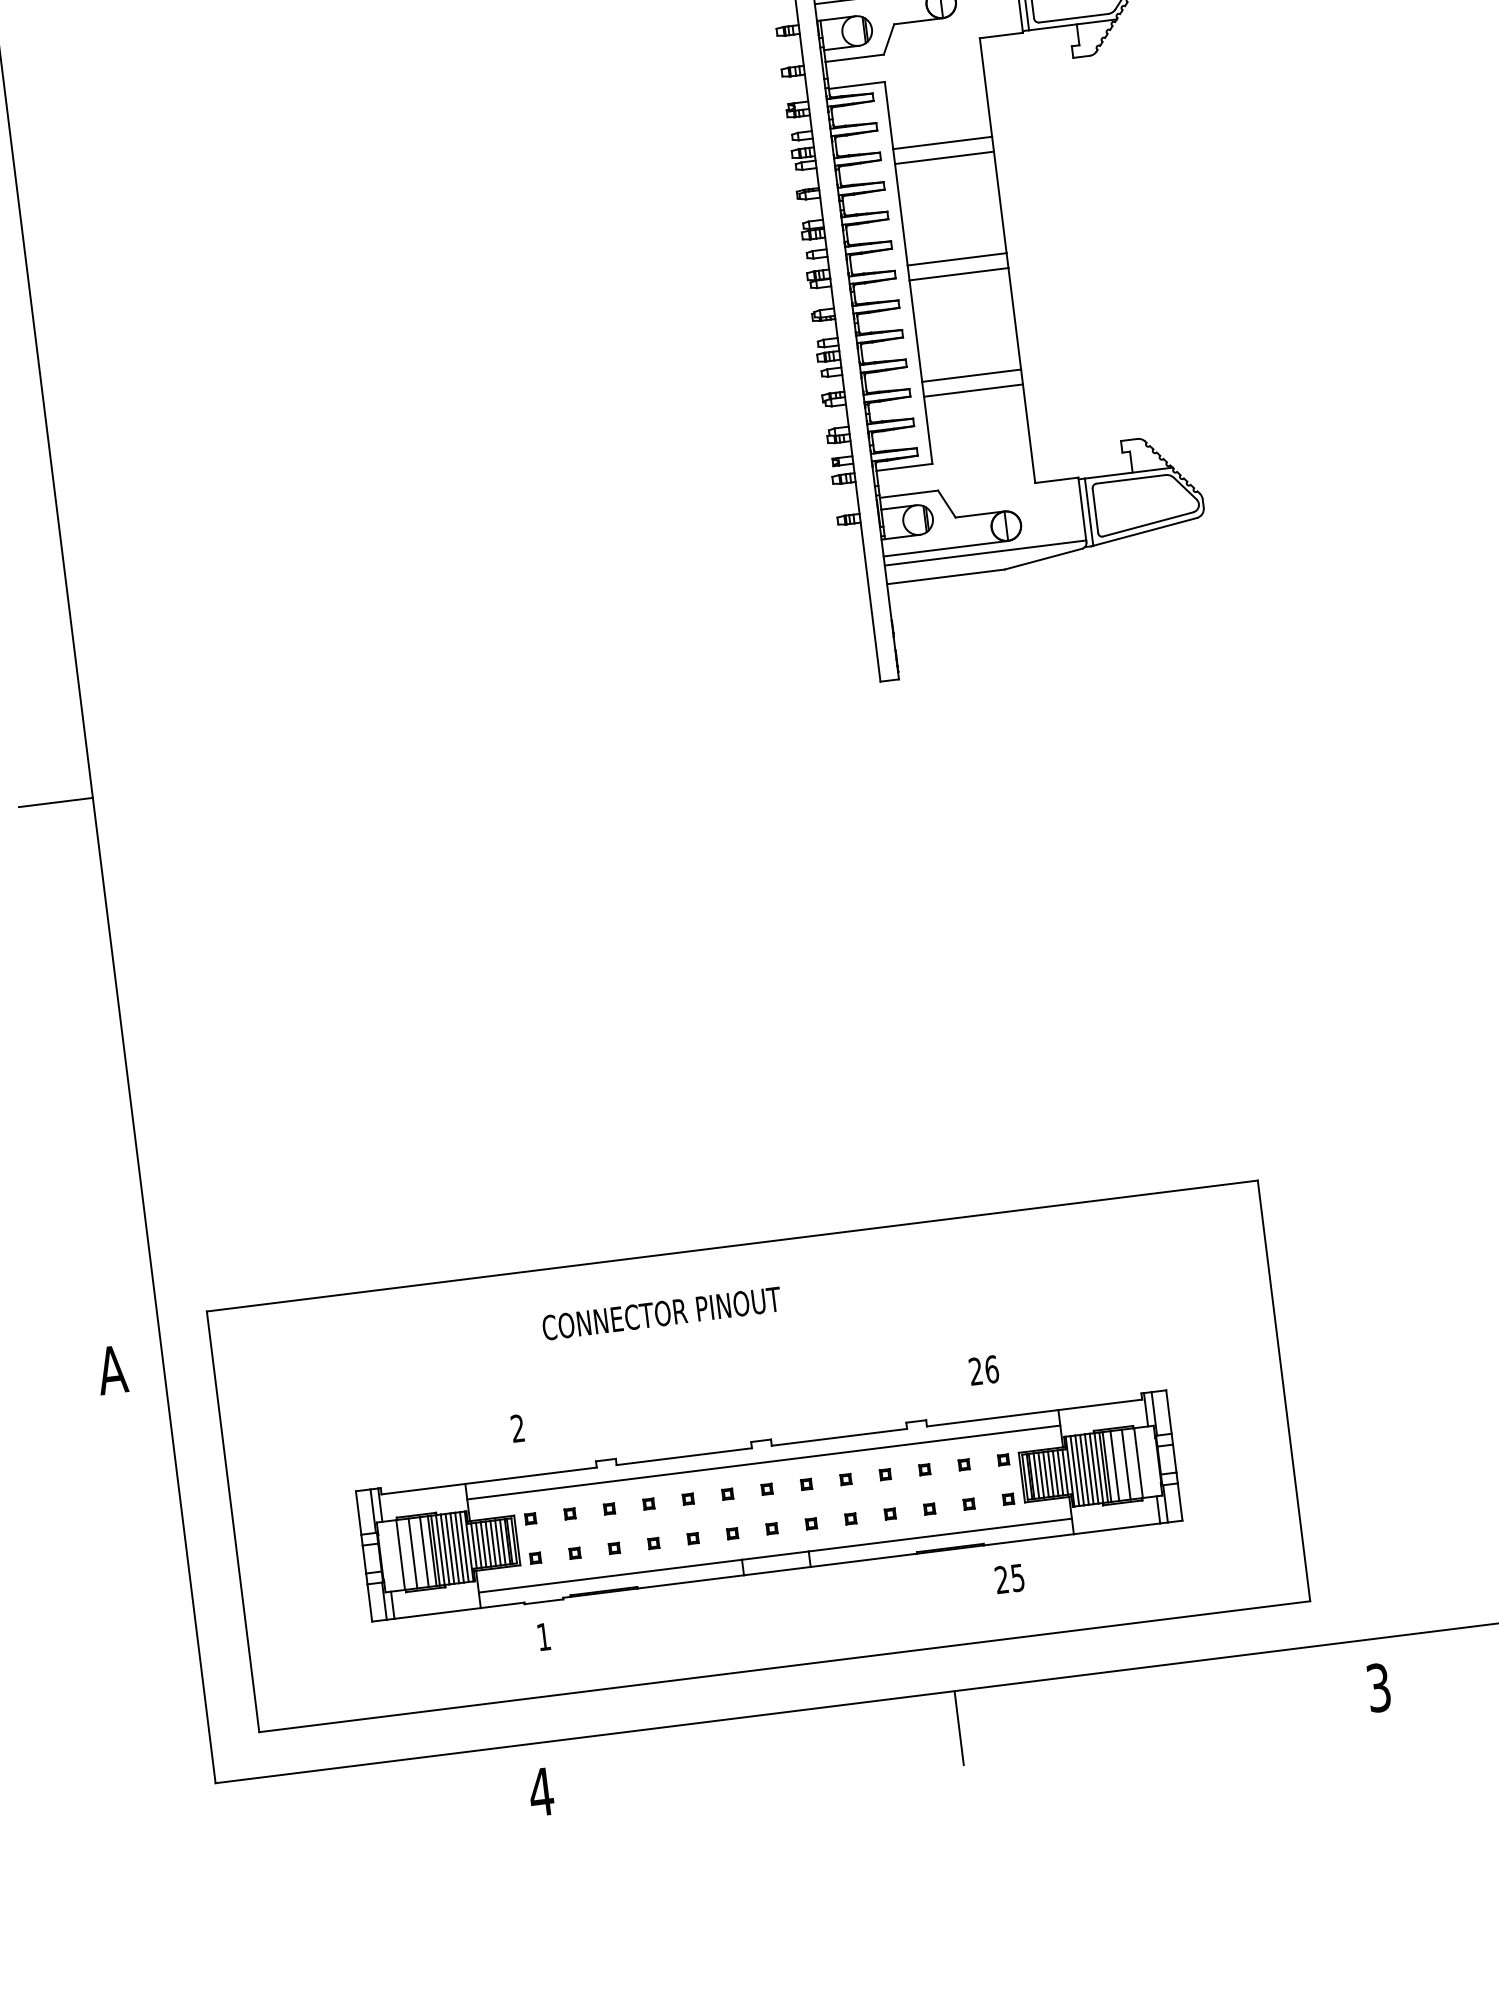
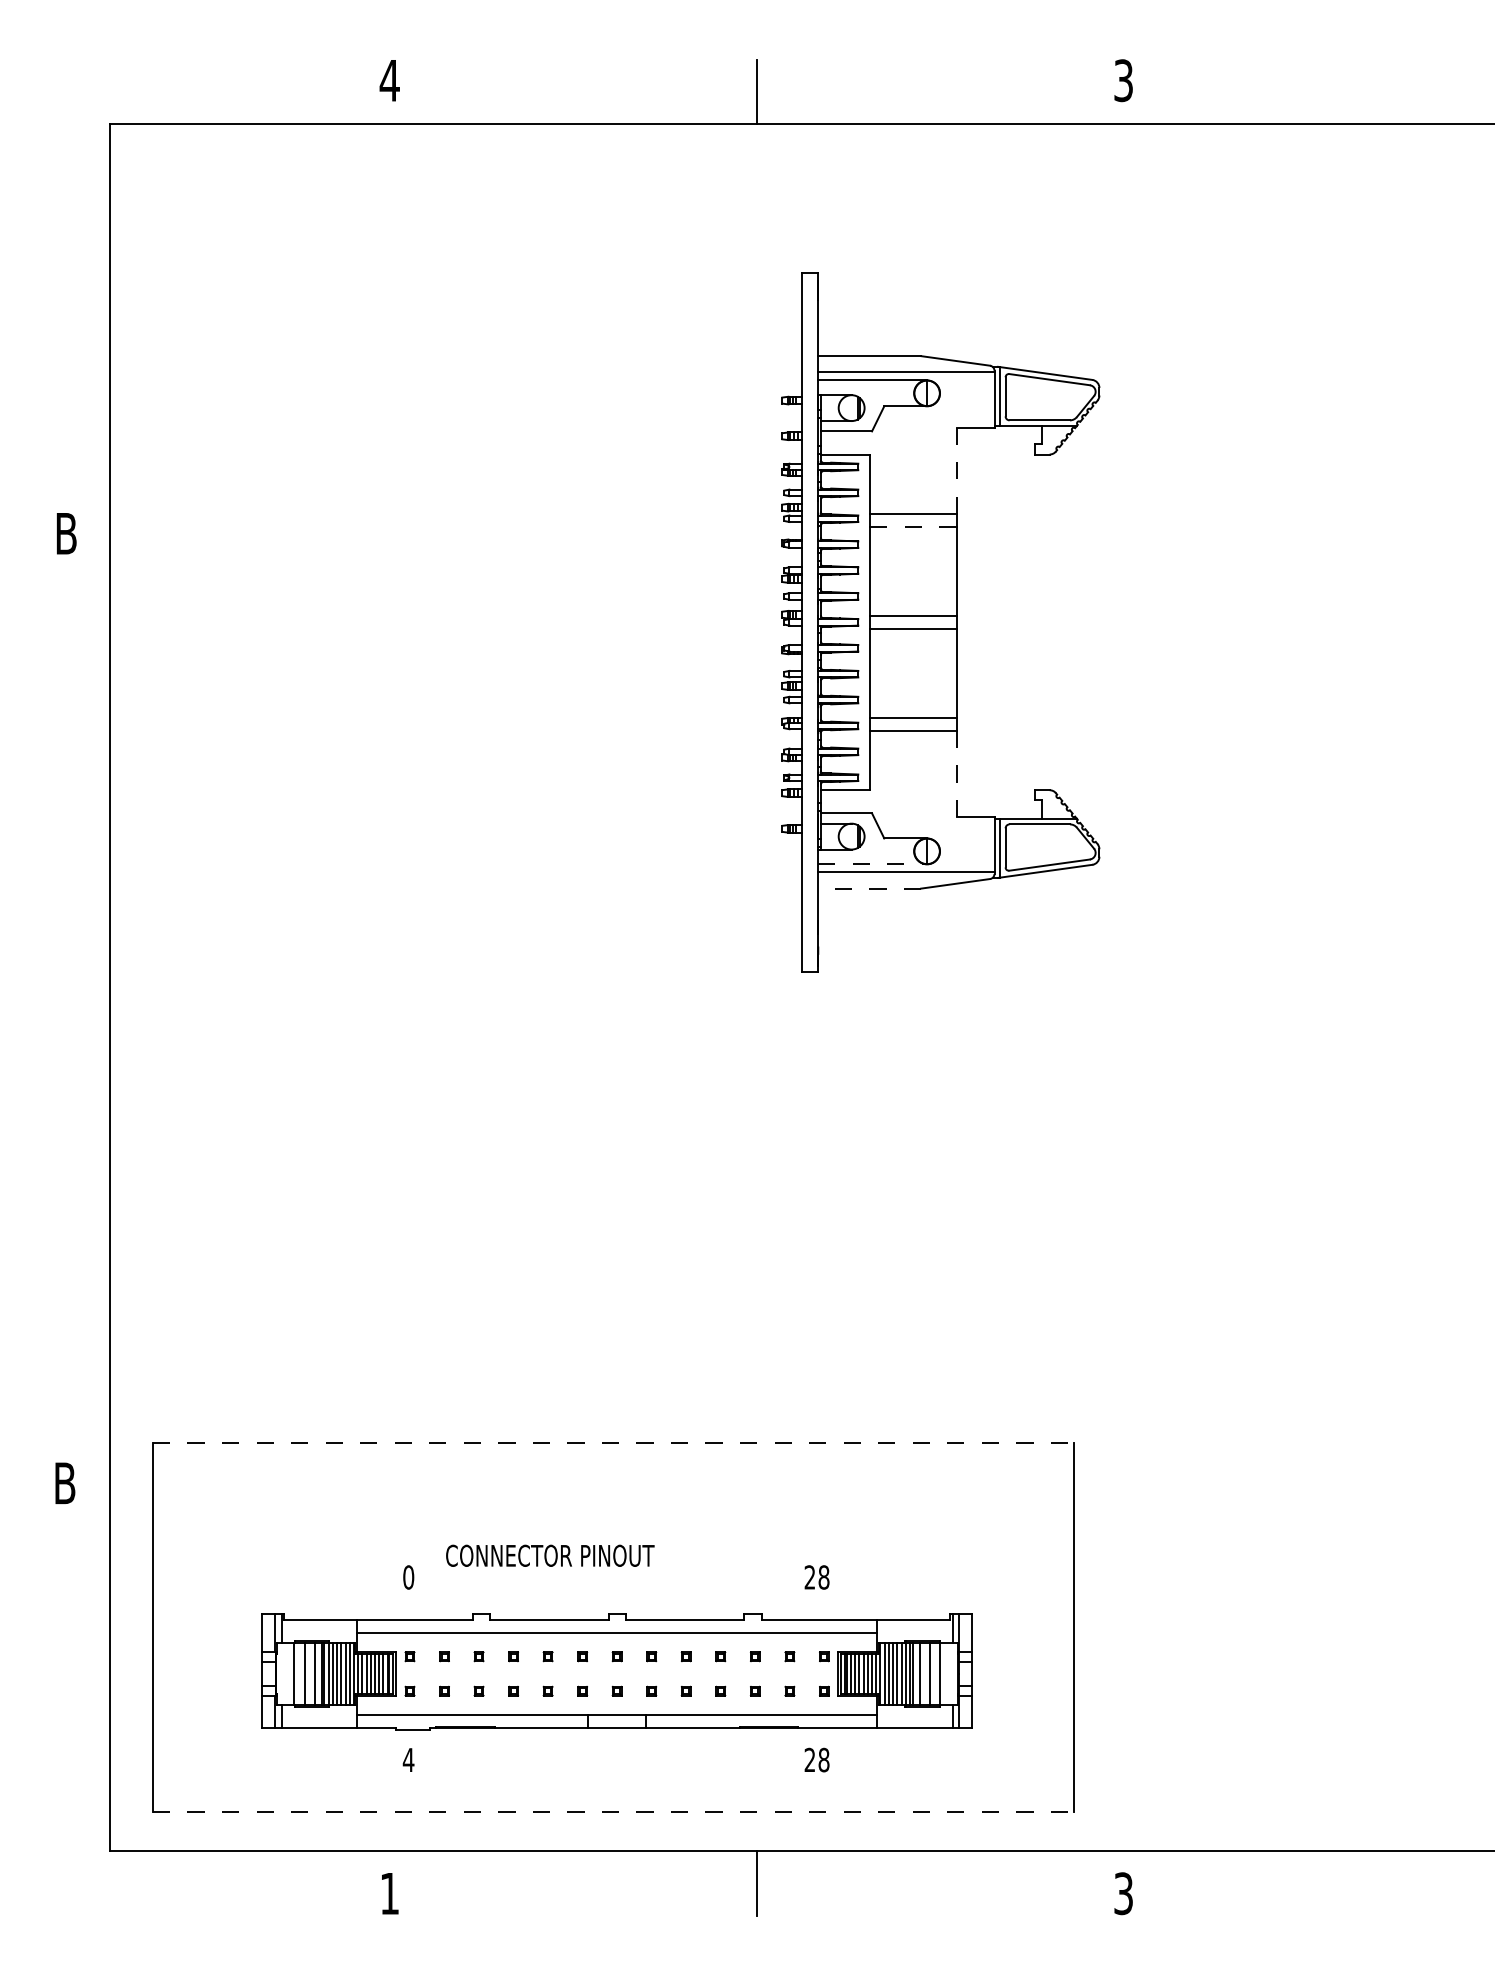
line: (985, 88) -> (956, 471), solid -> dashed
line: (944, 157) -> (913, 526), solid -> dashed
line: (1028, 434) -> (956, 774), solid -> dashed
line: (945, 548) -> (872, 864), solid -> dashed
line: (945, 576) -> (869, 888), solid -> dashed
line: (56, 802) -> (77, 987), removed
line: (732, 1246) -> (613, 1443), solid -> dashed
text: (662, 1313) -> (550, 1555), moved
text: (991, 1369) -> (823, 1577), 26 -> 28
text: (111, 1370) -> (64, 1483), A -> B
text: (517, 1428) -> (408, 1577), 2 -> 0
text: (1017, 1577) -> (823, 1759), 25 -> 28
text: (543, 1636) -> (408, 1759), 1 -> 4
line: (784, 1666) -> (613, 1811), solid -> dashed
text: (540, 1791) -> (389, 1893), 4 -> 1

